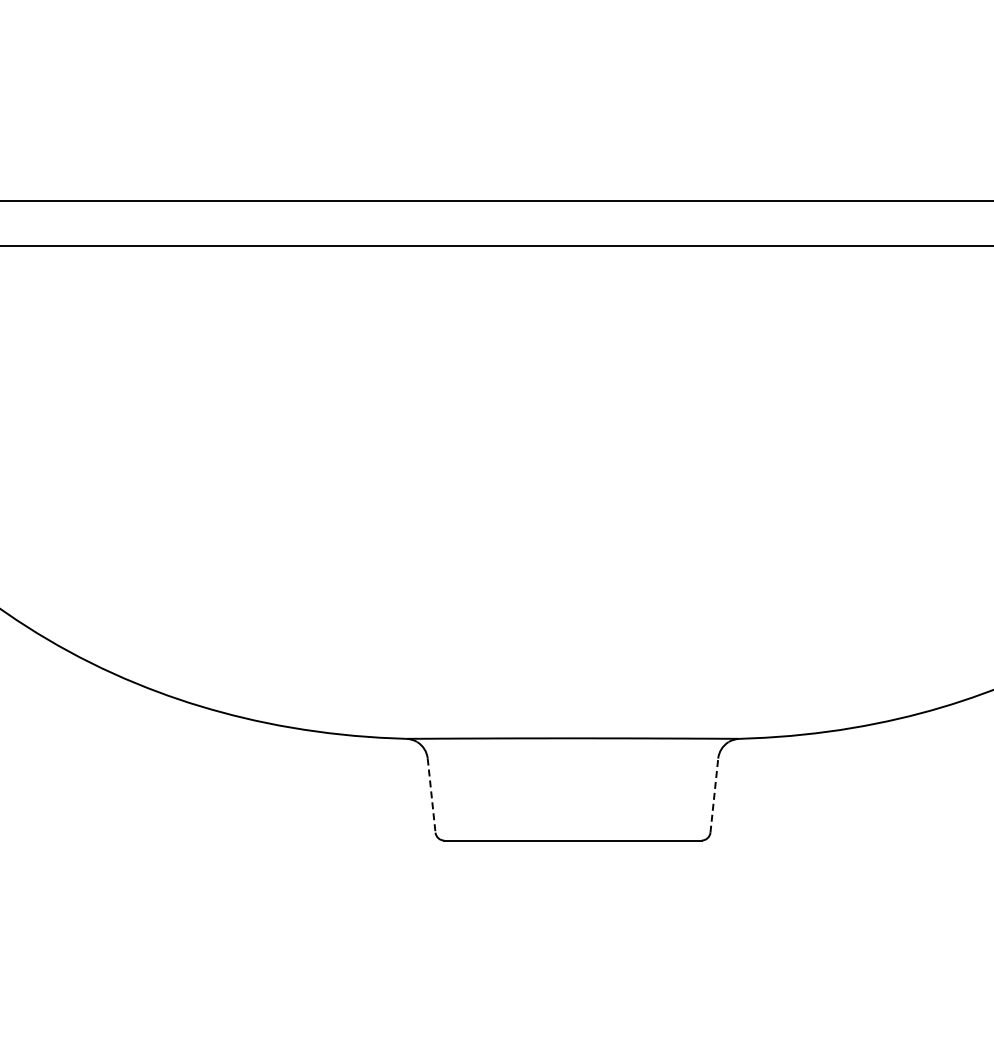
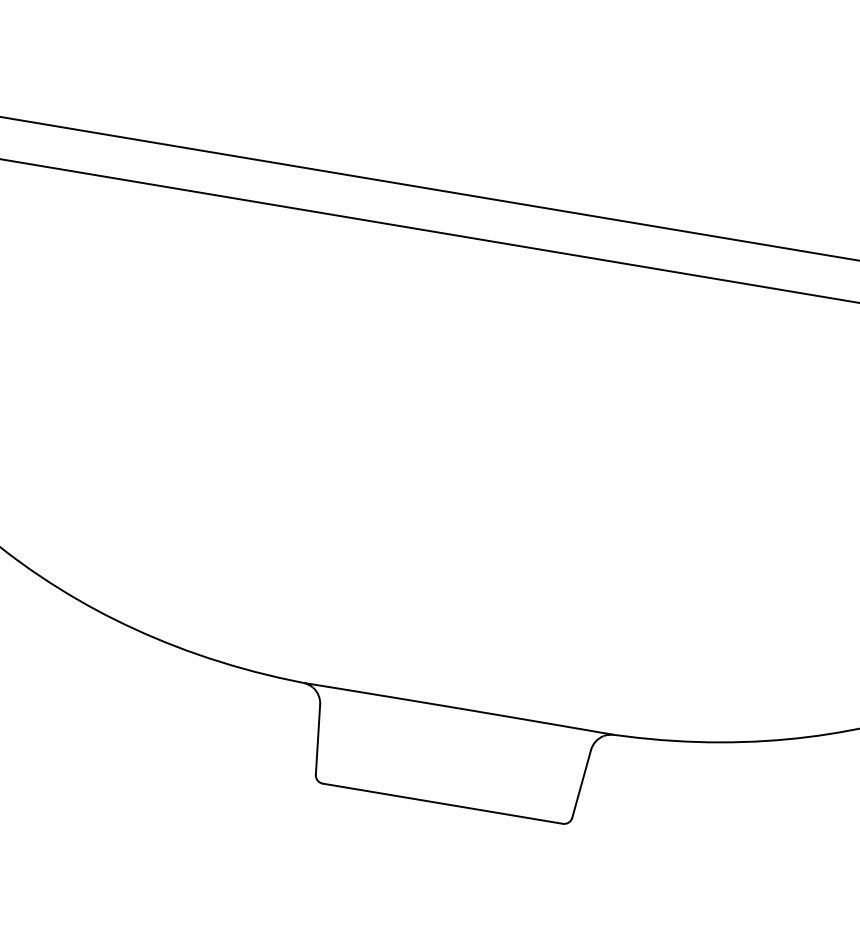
line: (714, 795) -> (581, 783), dashed -> solid
line: (431, 796) -> (317, 740), dashed -> solid

